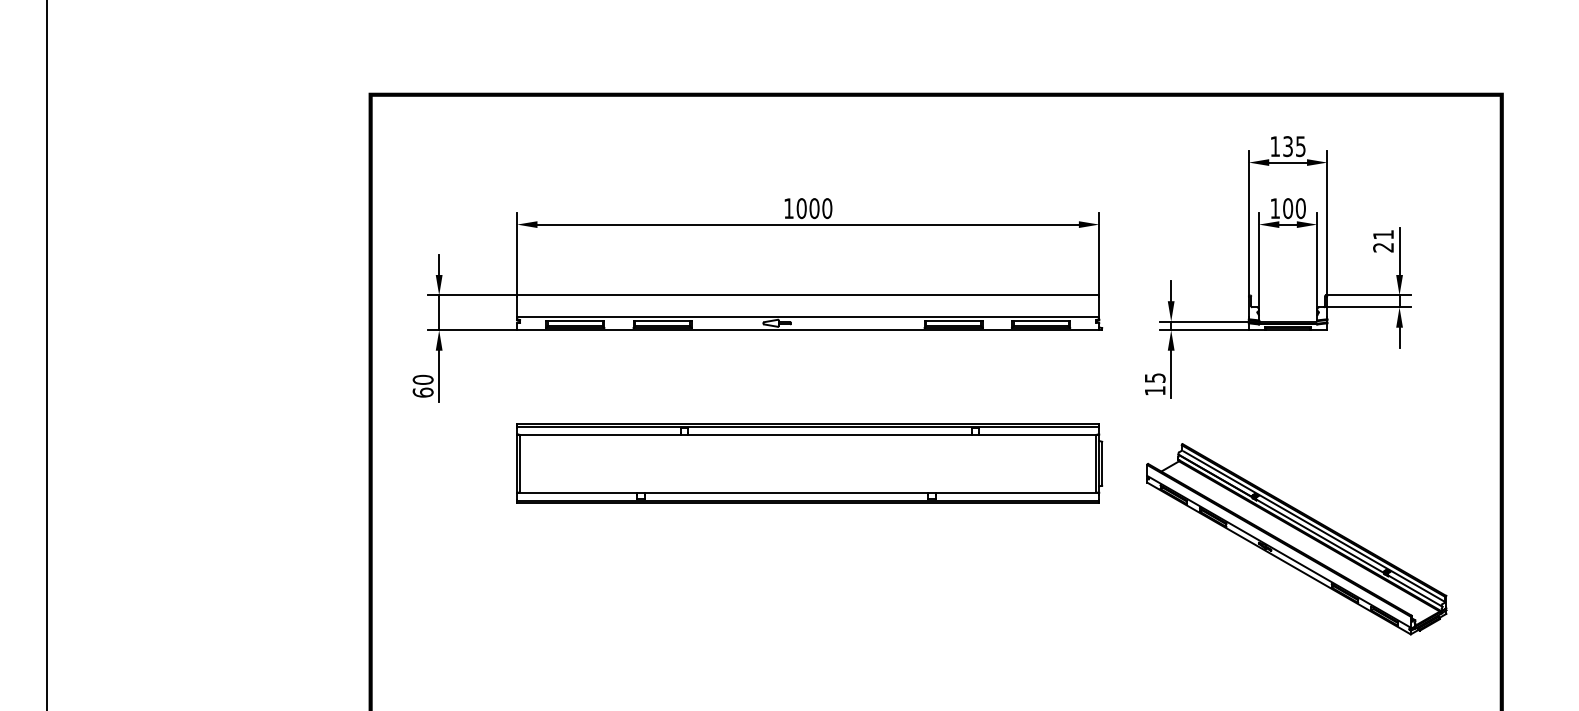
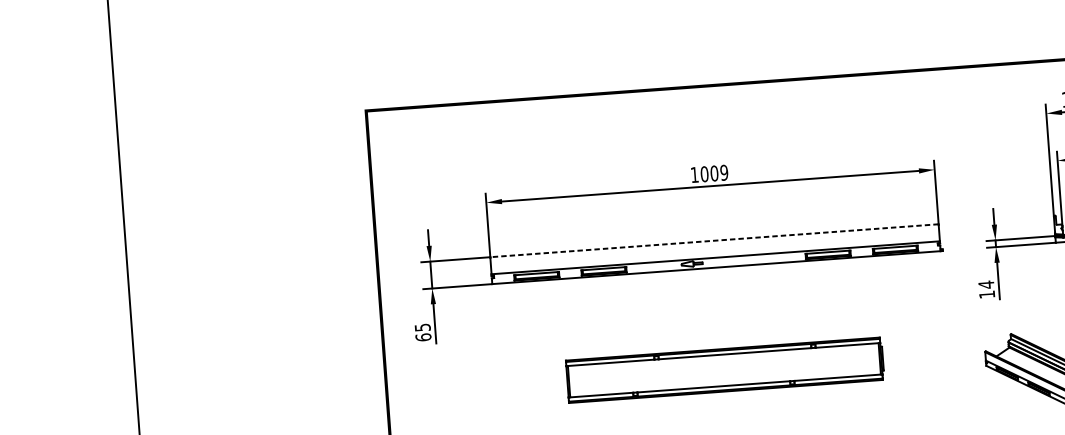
text: (827, 208) -> (724, 172), 1000 -> 1009
line: (807, 295) -> (713, 240), solid -> dashed
text: (1155, 377) -> (986, 284), 15 -> 14
text: (422, 379) -> (422, 327), 60 -> 65
part: (809, 463) -> (725, 370), size x0.7

